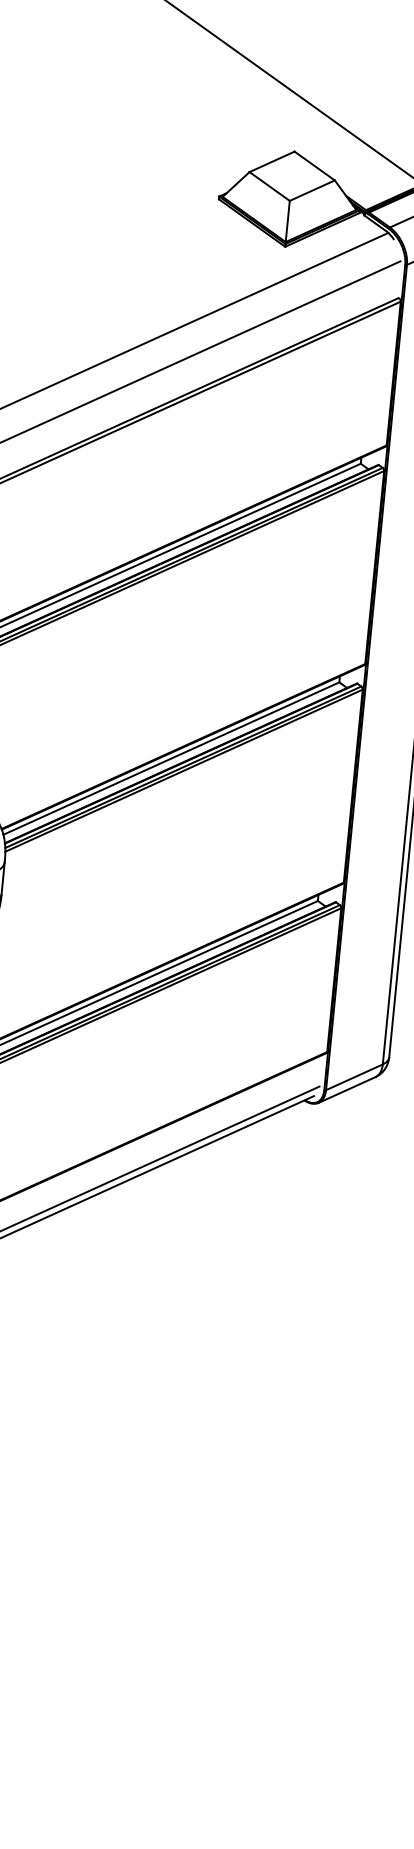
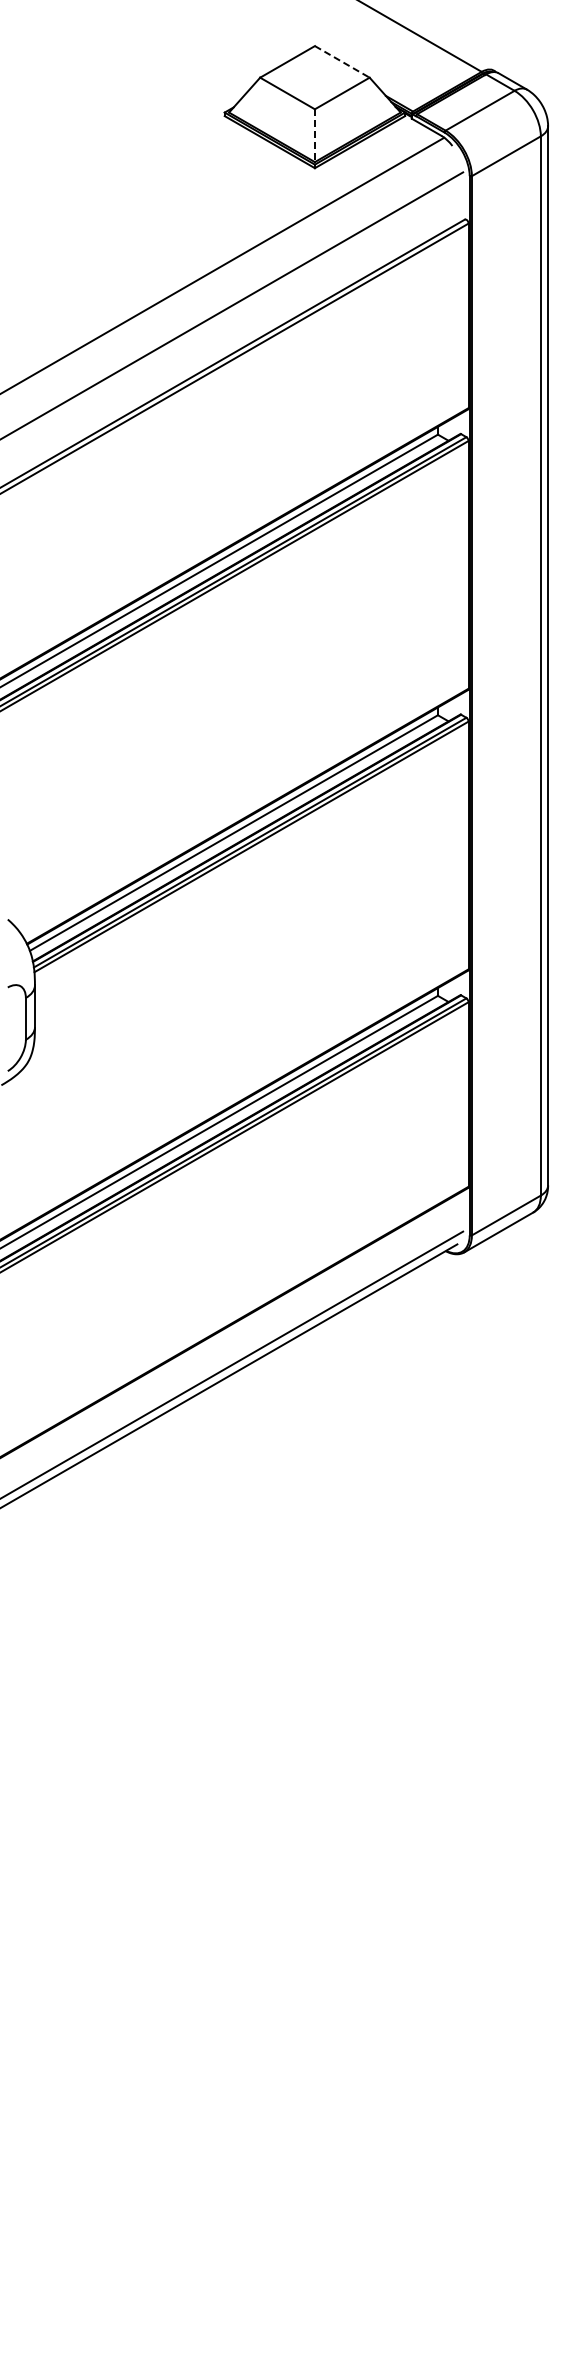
line: (314, 165) -> (342, 61), solid -> dashed
line: (287, 222) -> (314, 136), solid -> dashed

